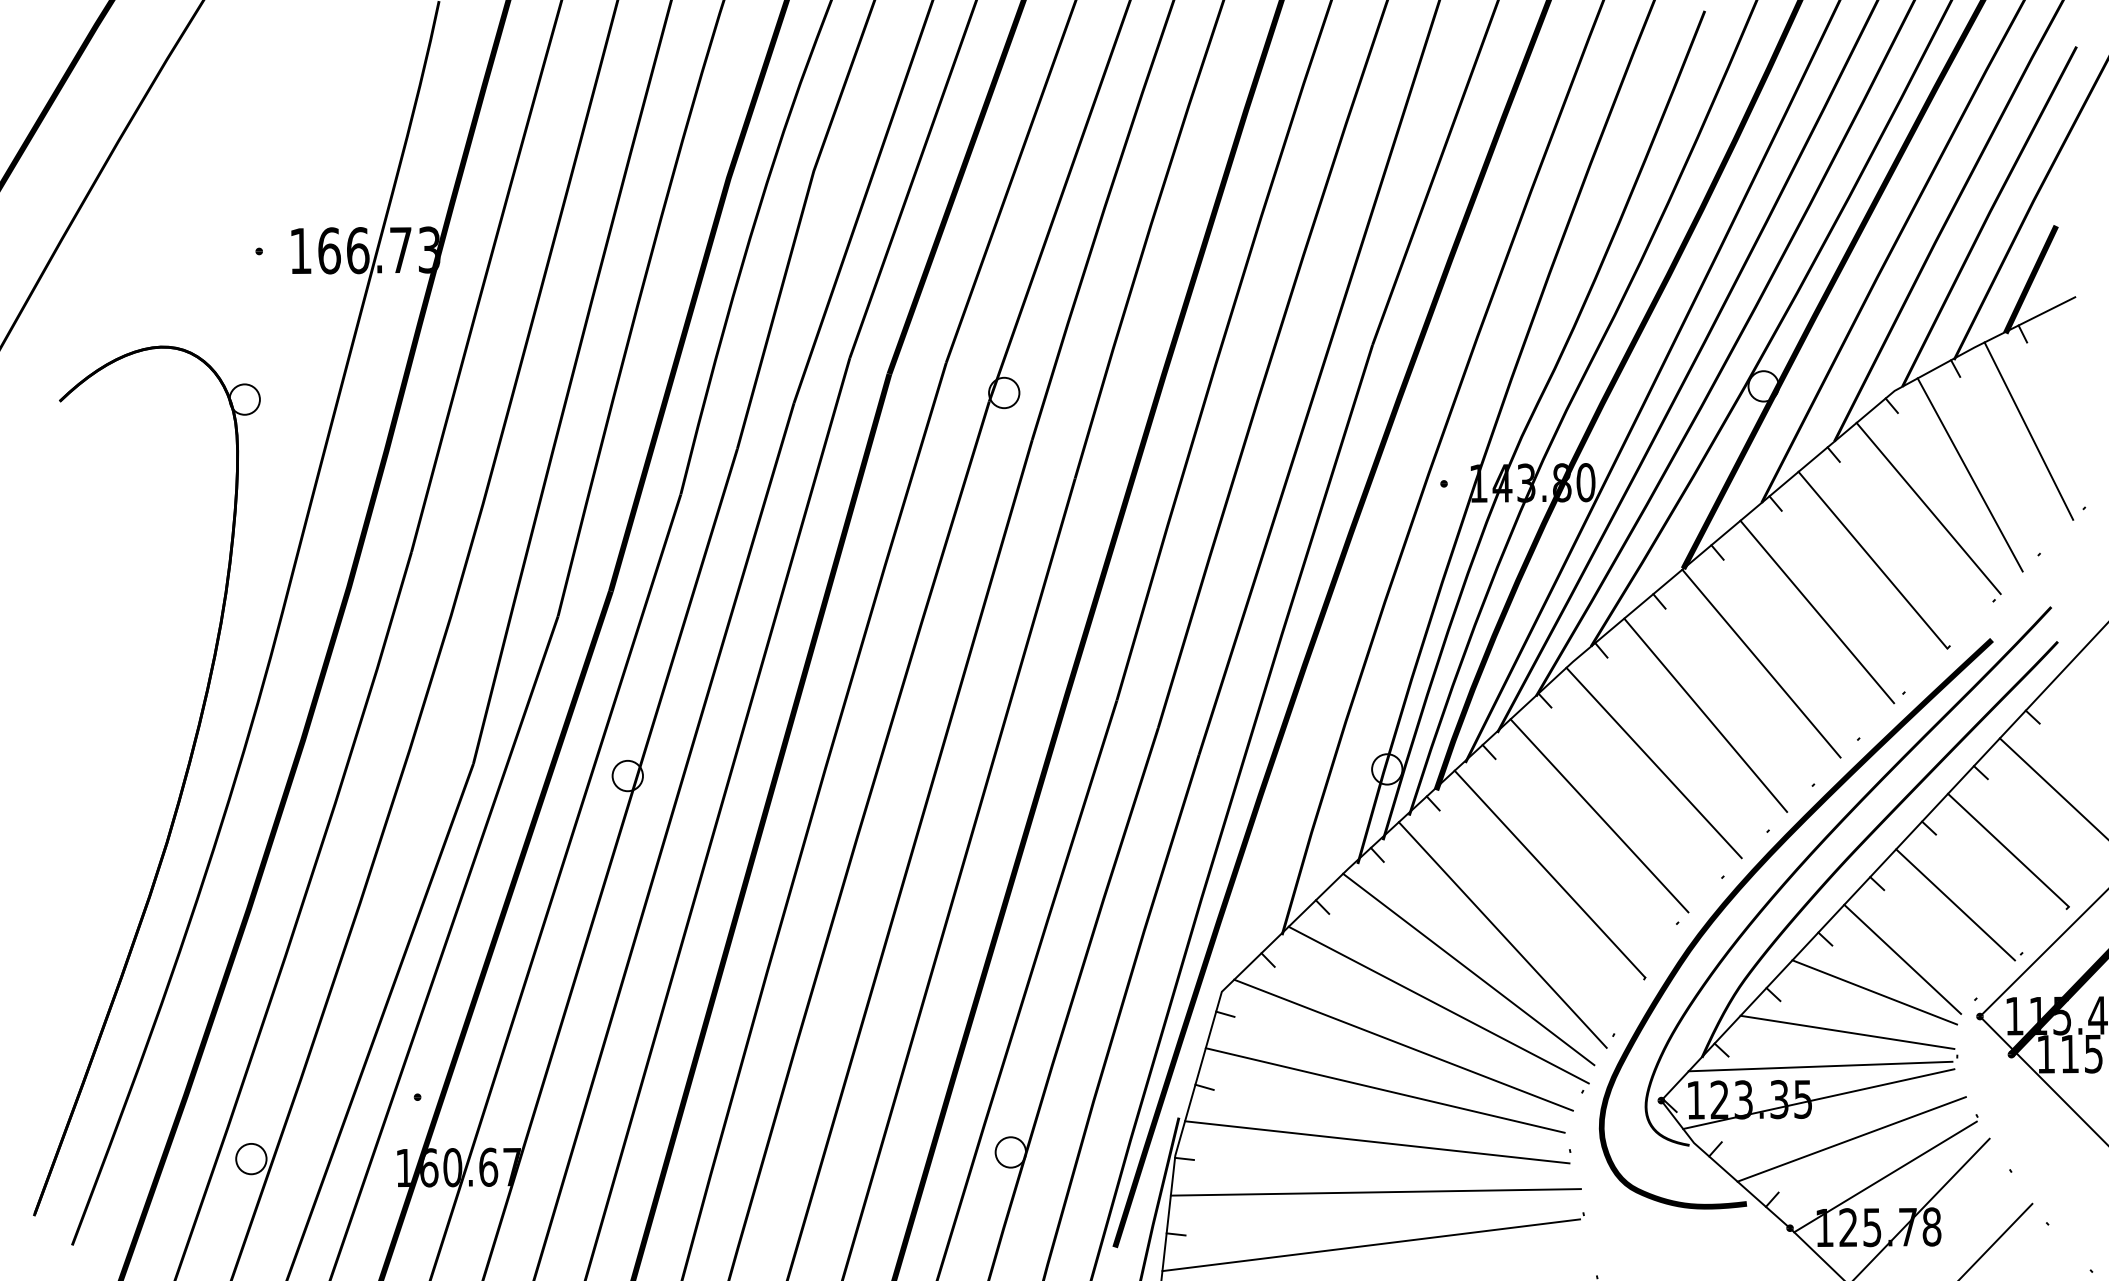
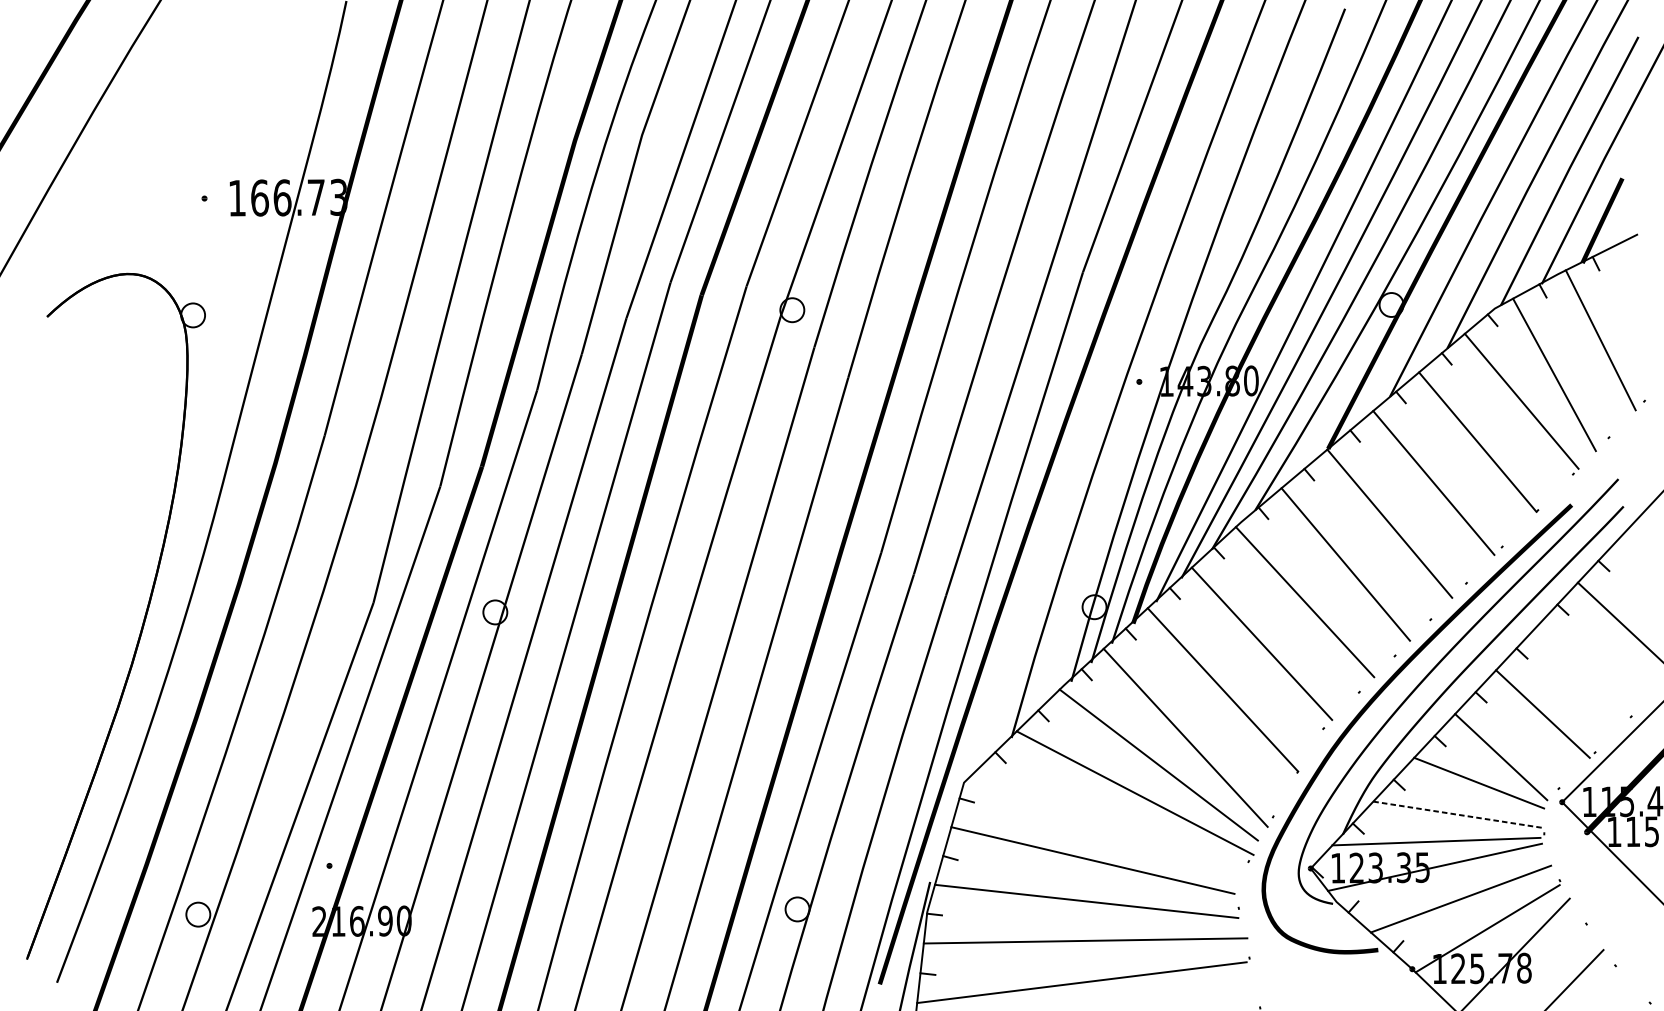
line: (2008, 849) -> (1584, 670), removed
line: (1847, 1032) -> (1457, 814), solid -> dashed
line: (1403, 1044) -> (1107, 824), removed
text: (458, 1167) -> (361, 921), 160.67 -> 216.90

